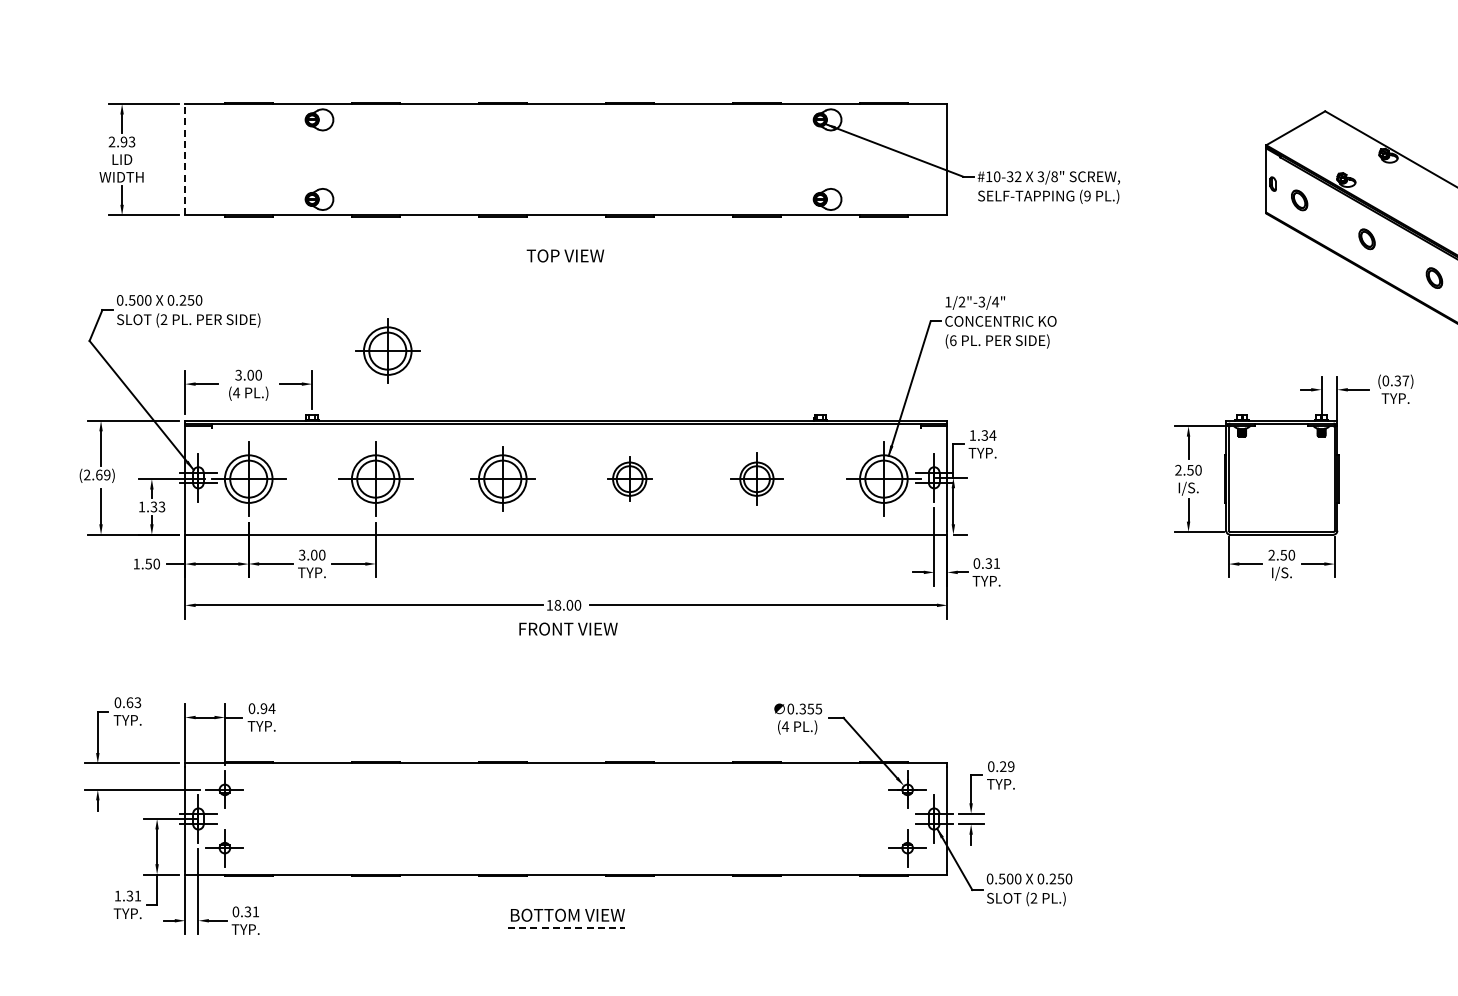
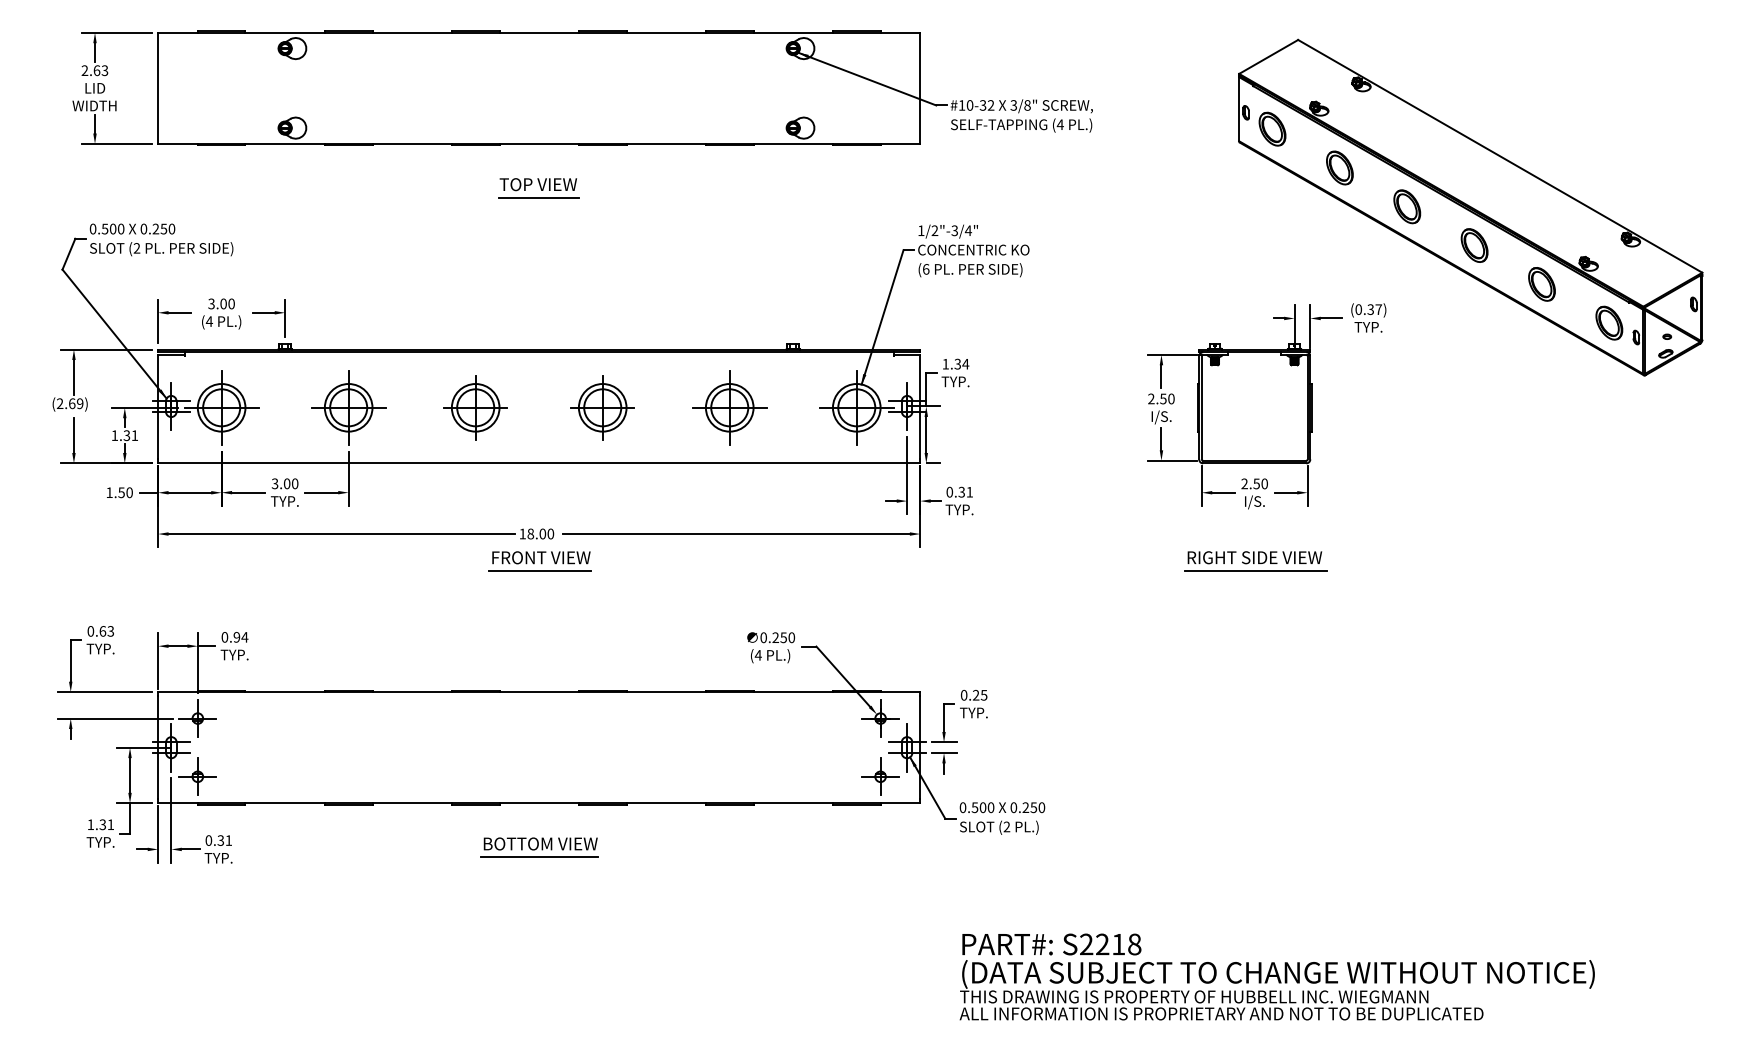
text: (123, 141) -> (96, 70), 2.93 -> 2.63
line: (185, 159) -> (158, 88), dashed -> solid
text: (1086, 195) -> (1059, 124), (9 -> (4
part: (1299, 199) -> (1272, 128), size x1.67
part: (1366, 238) -> (1339, 167), size x1.67
line: (566, 268) -> (539, 197), added
part: (1434, 277) -> (1407, 206), size x1.67
part: (387, 350) -> (360, 279), removed
part: (629, 478) -> (602, 407), size x1.43
part: (756, 478) -> (729, 407), size x1.43
text: (161, 506) -> (134, 435), 1.33 -> 1.31
part: (1282, 632) -> (1255, 561), added
line: (567, 641) -> (540, 570), added
text: (810, 708) -> (783, 637), 0.355 -> 0.250
text: (1010, 765) -> (983, 694), 0.29 -> 0.25
line: (566, 927) -> (539, 856), dashed -> solid

